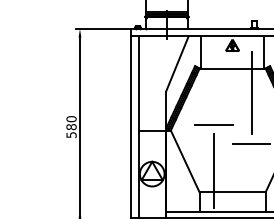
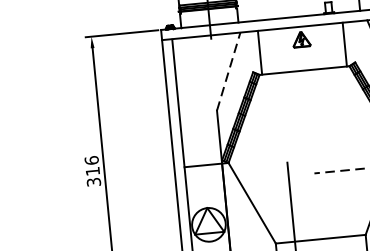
line: (177, 64) -> (228, 72), solid -> dashed
line: (251, 93) -> (333, 102), removed
line: (213, 124) -> (285, 149), removed
text: (71, 126) -> (92, 170), 580 -> 316
line: (250, 144) -> (338, 171), solid -> dashed

